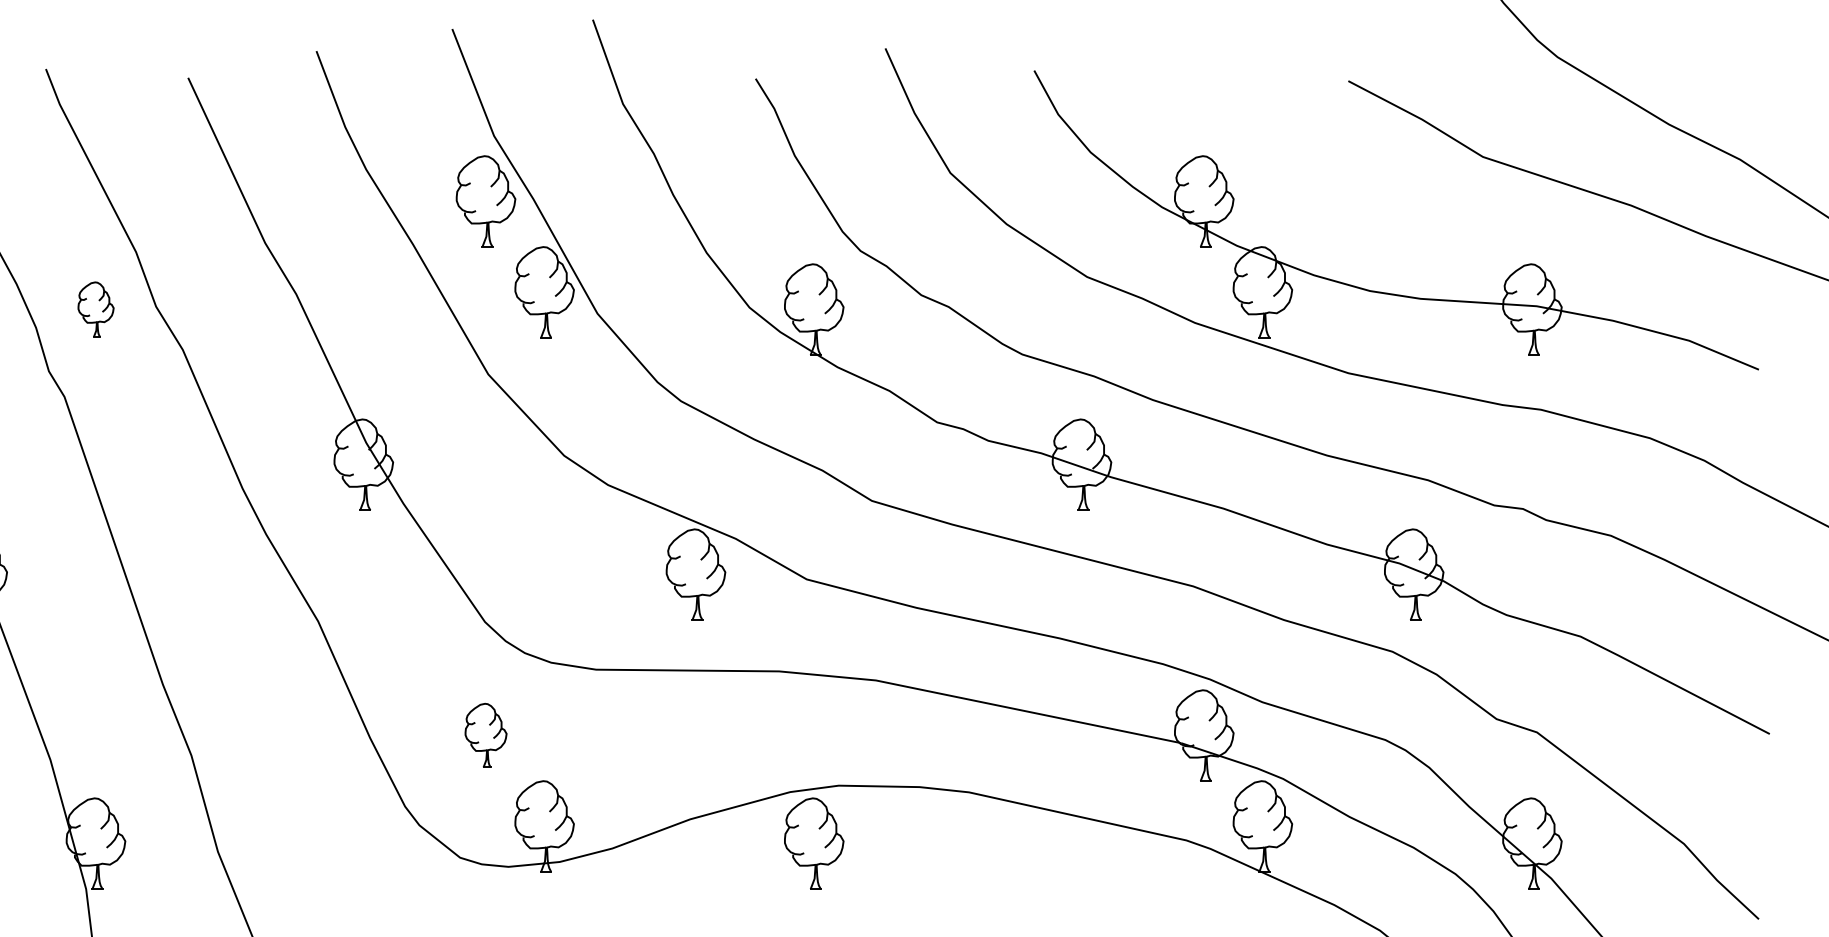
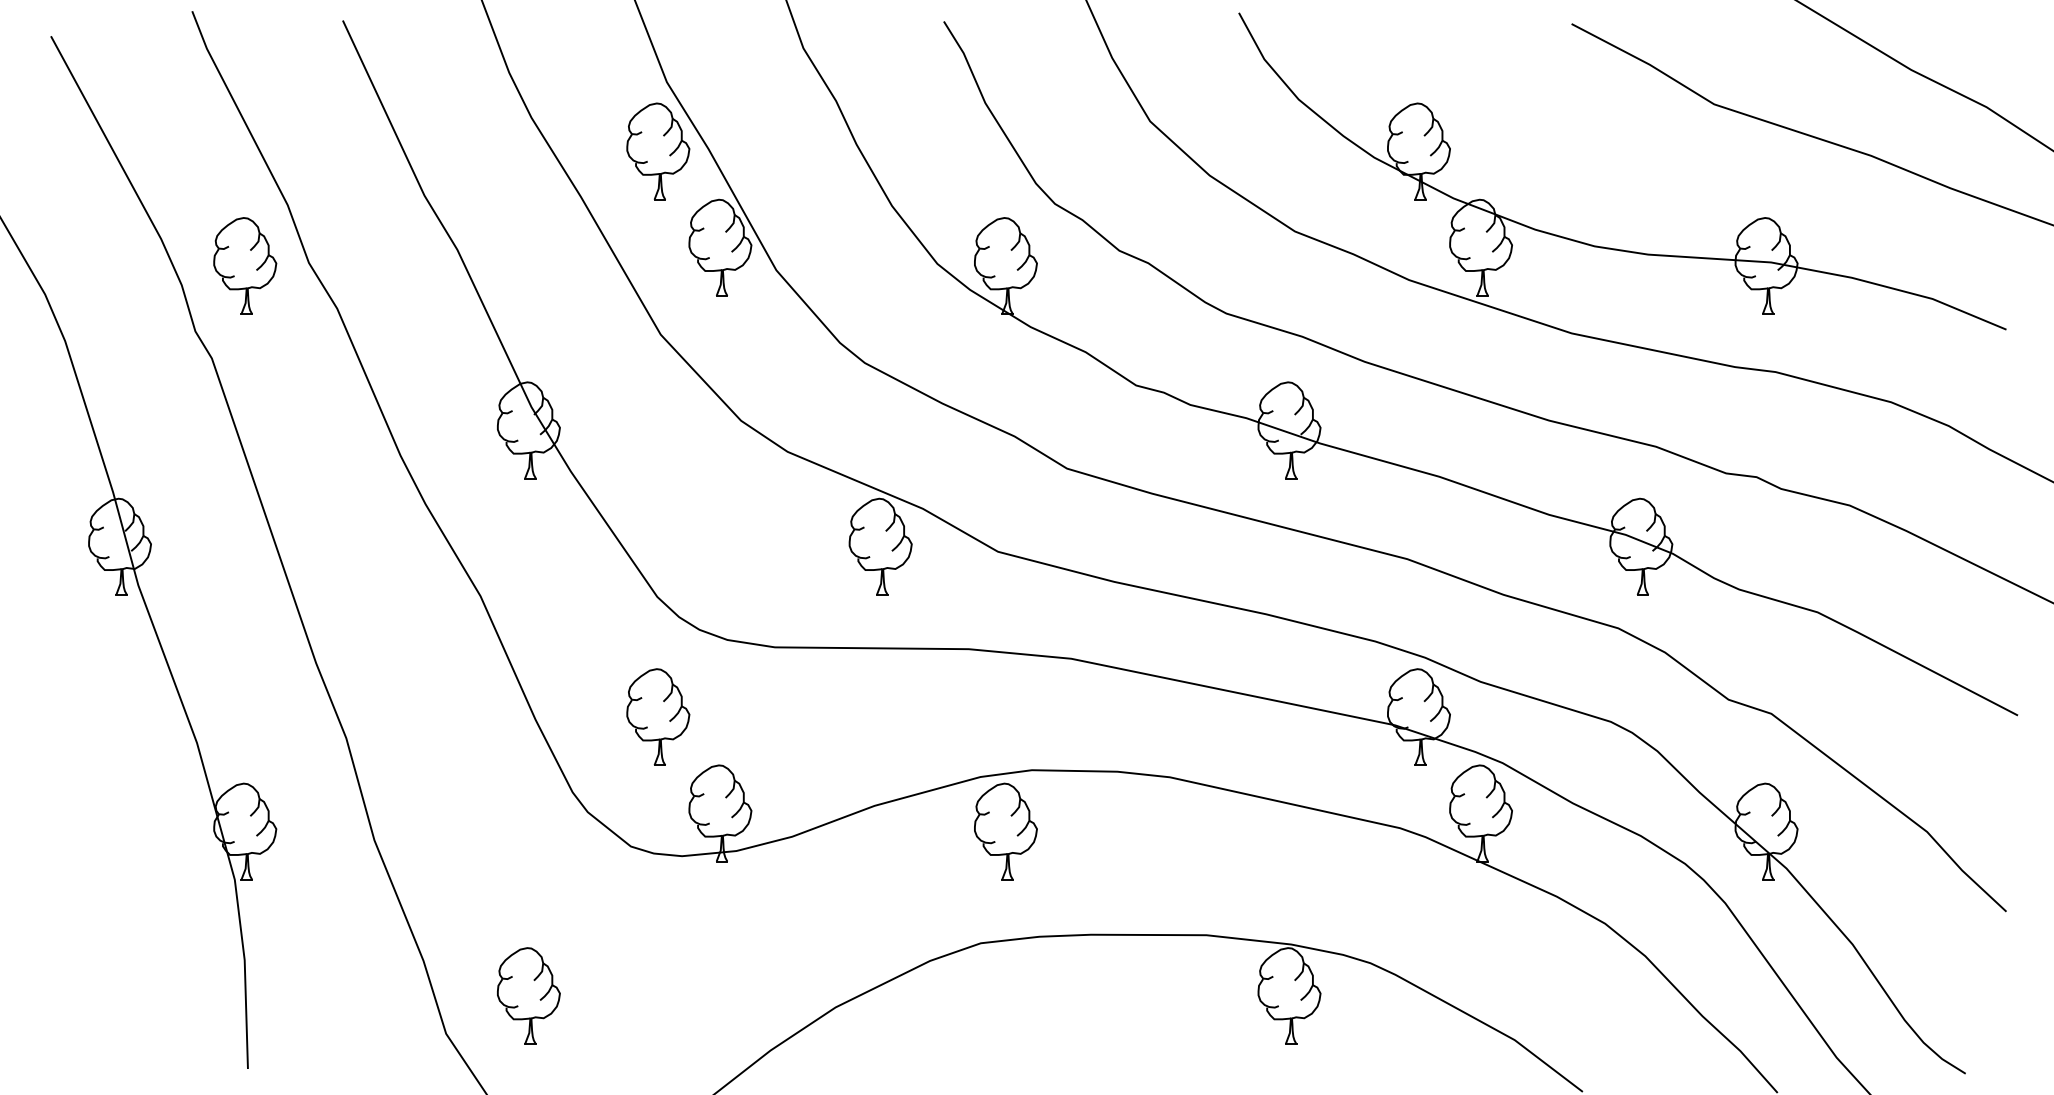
part: (96, 309) -> (245, 265), size x1.67
part: (486, 734) -> (658, 716), size x1.43

